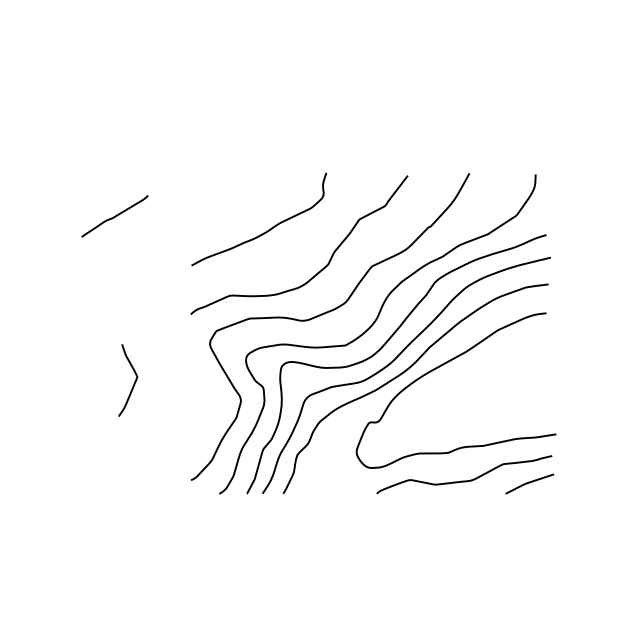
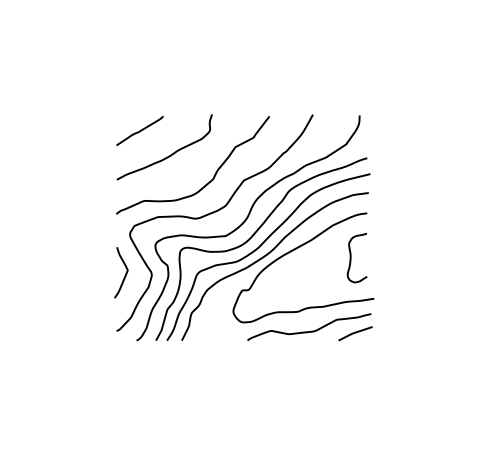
curve: (114, 215) -> (139, 130), moved
curve: (524, 375) -> (351, 257), added
curve: (134, 381) -> (125, 273), moved

